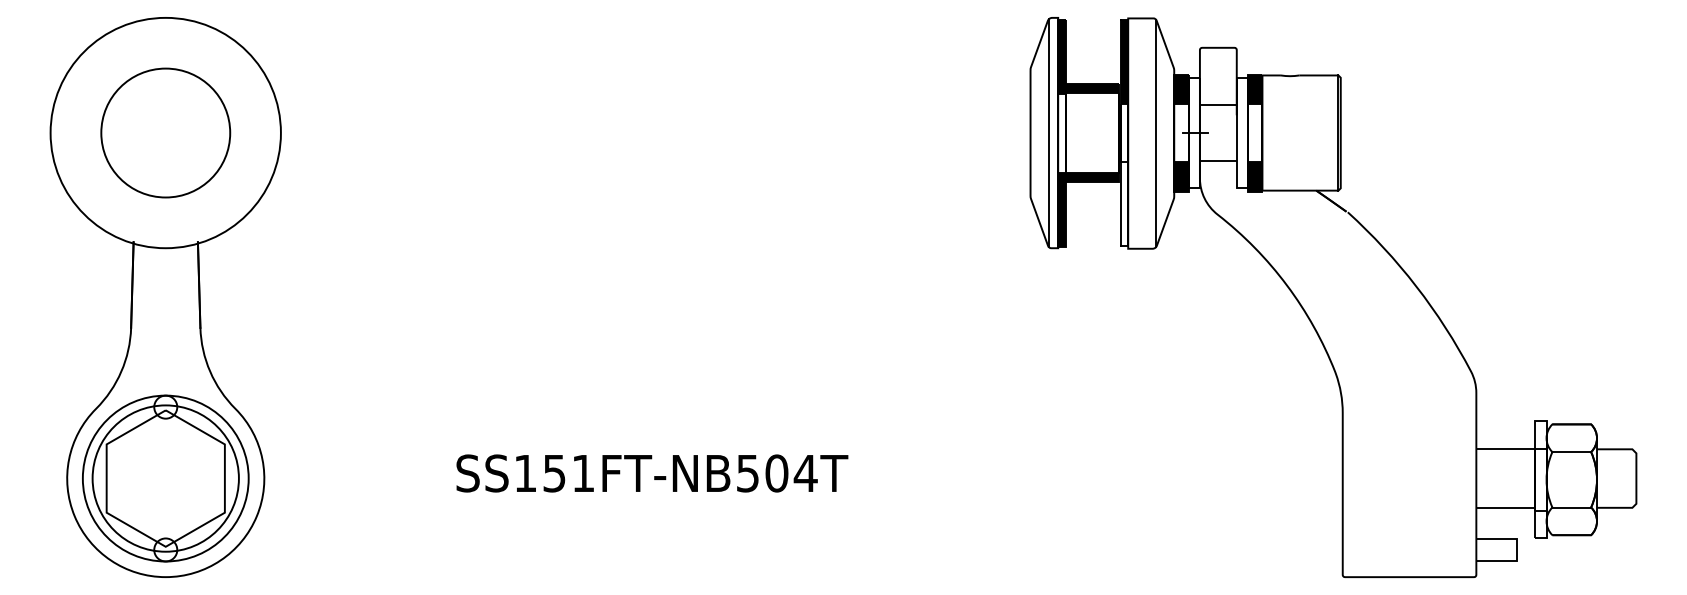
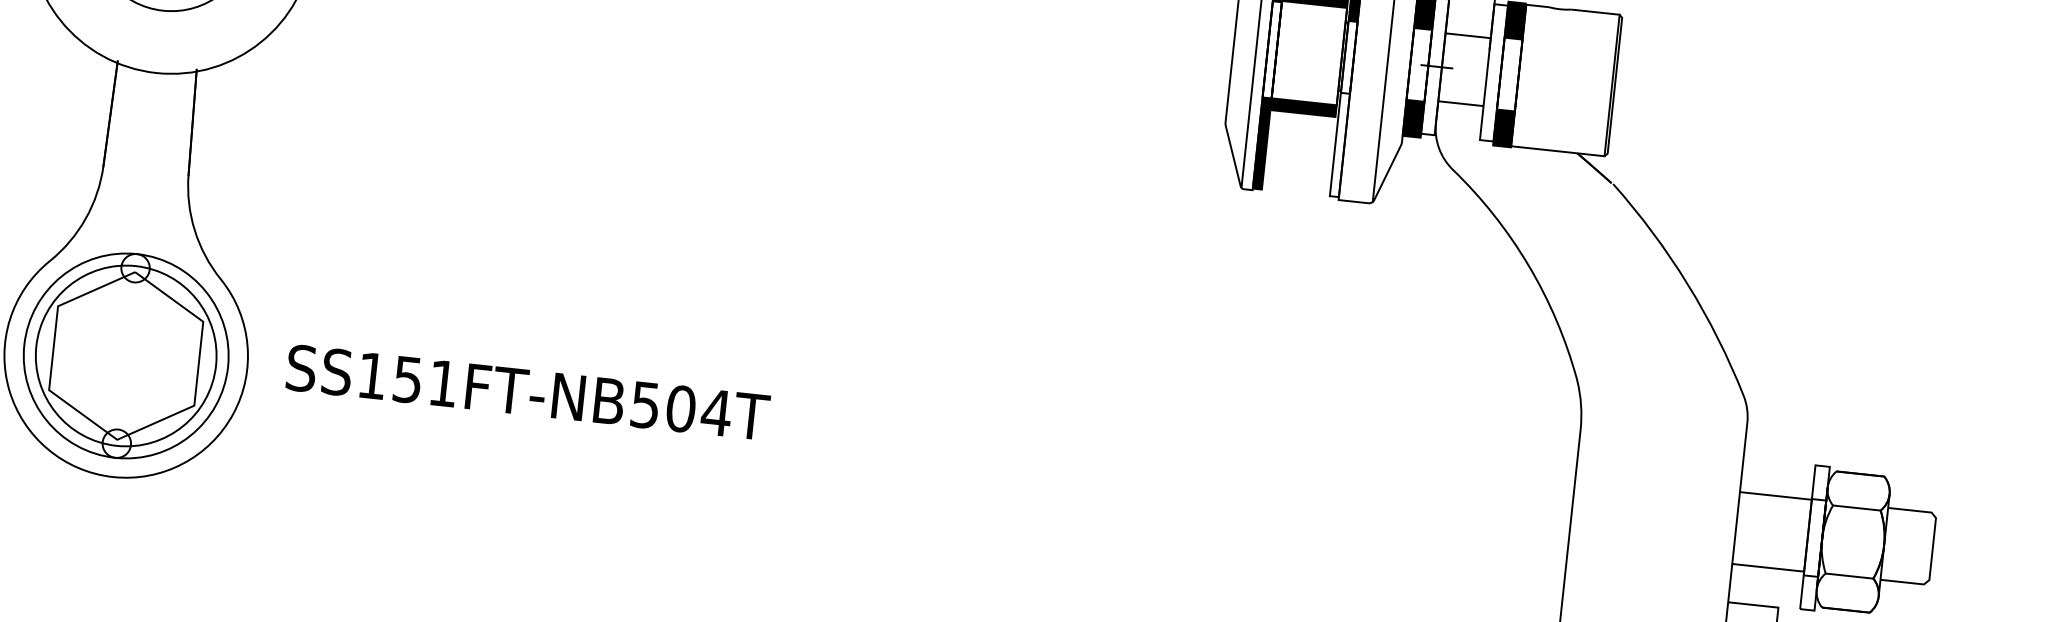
text: (652, 473) -> (528, 392), moved

